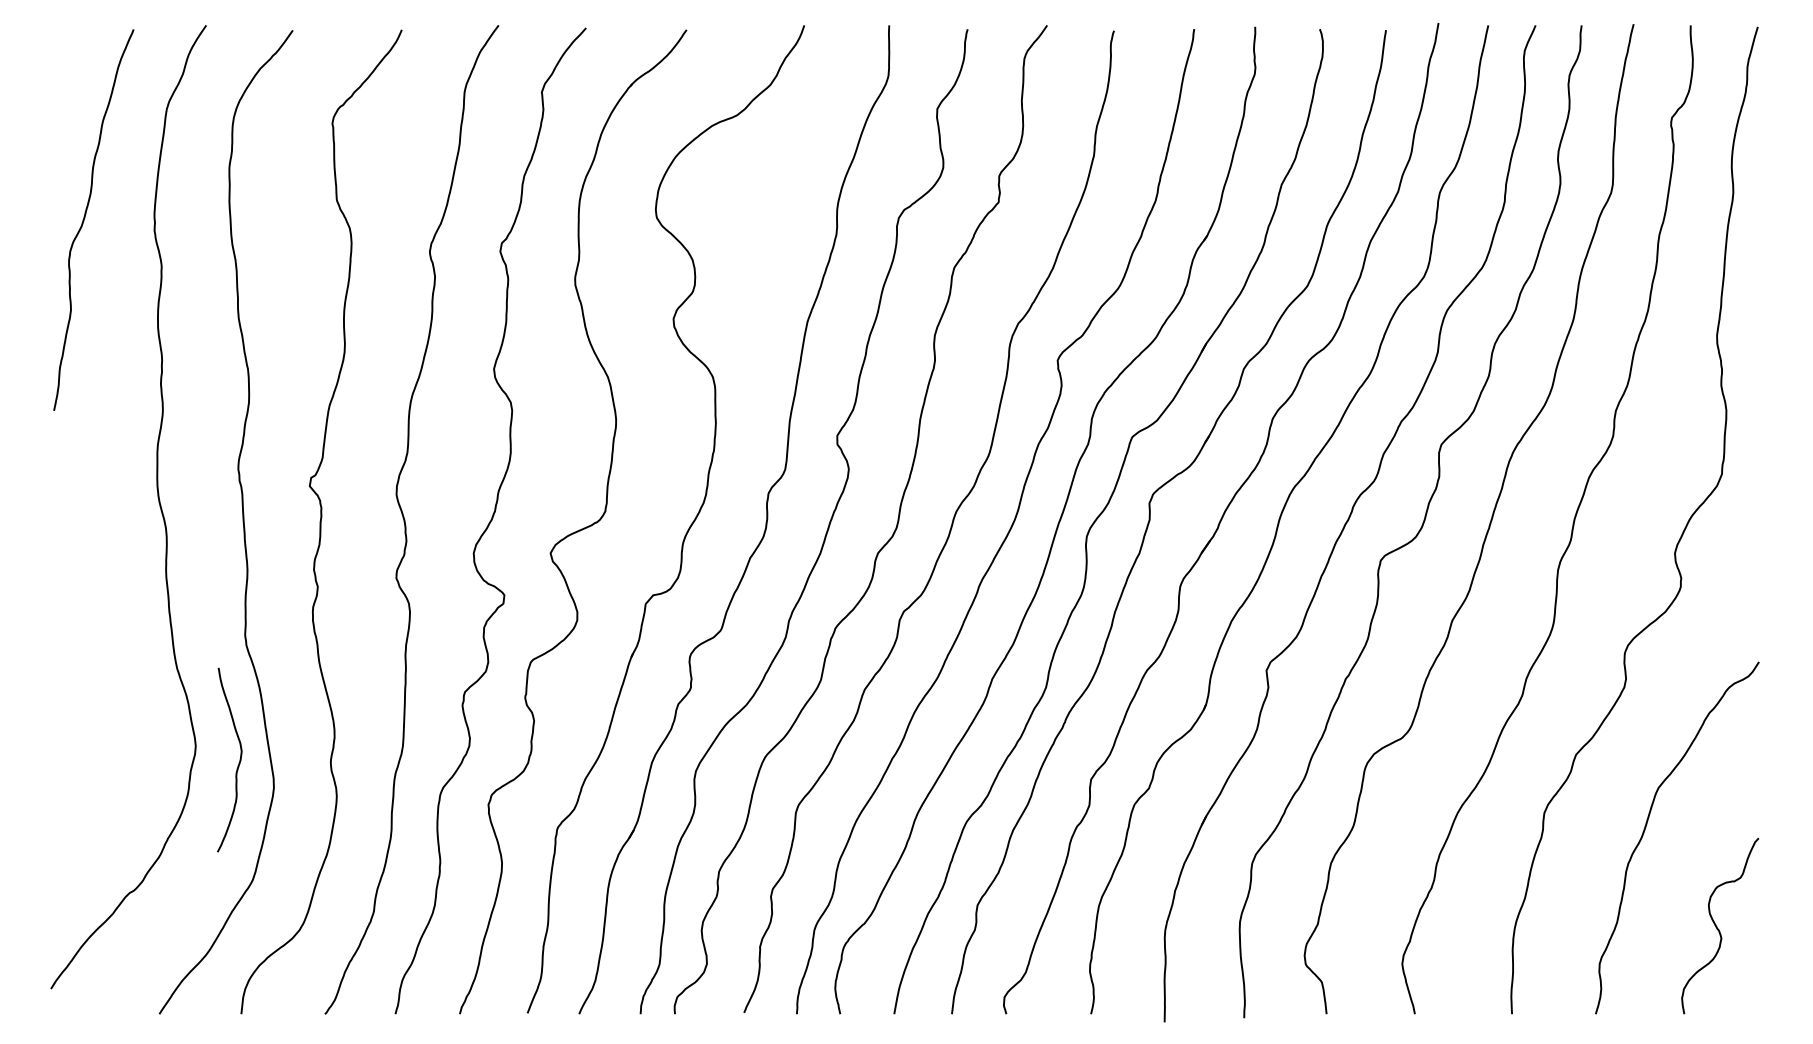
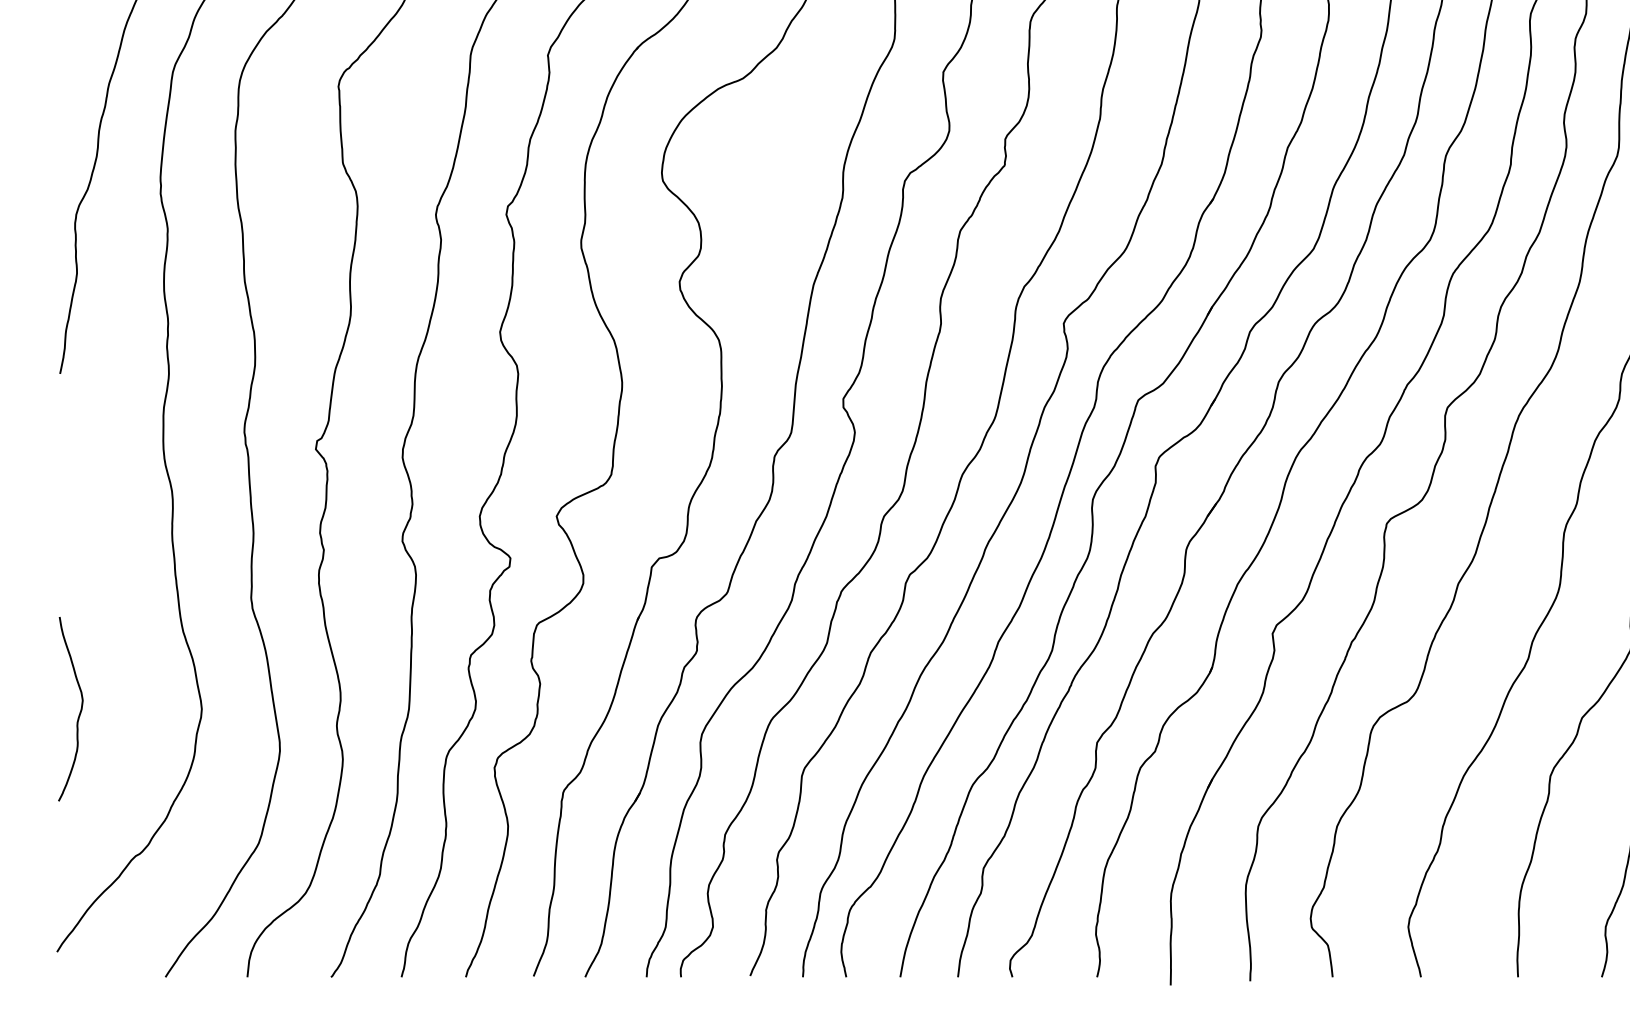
curve: (238, 762) -> (79, 711), moved

